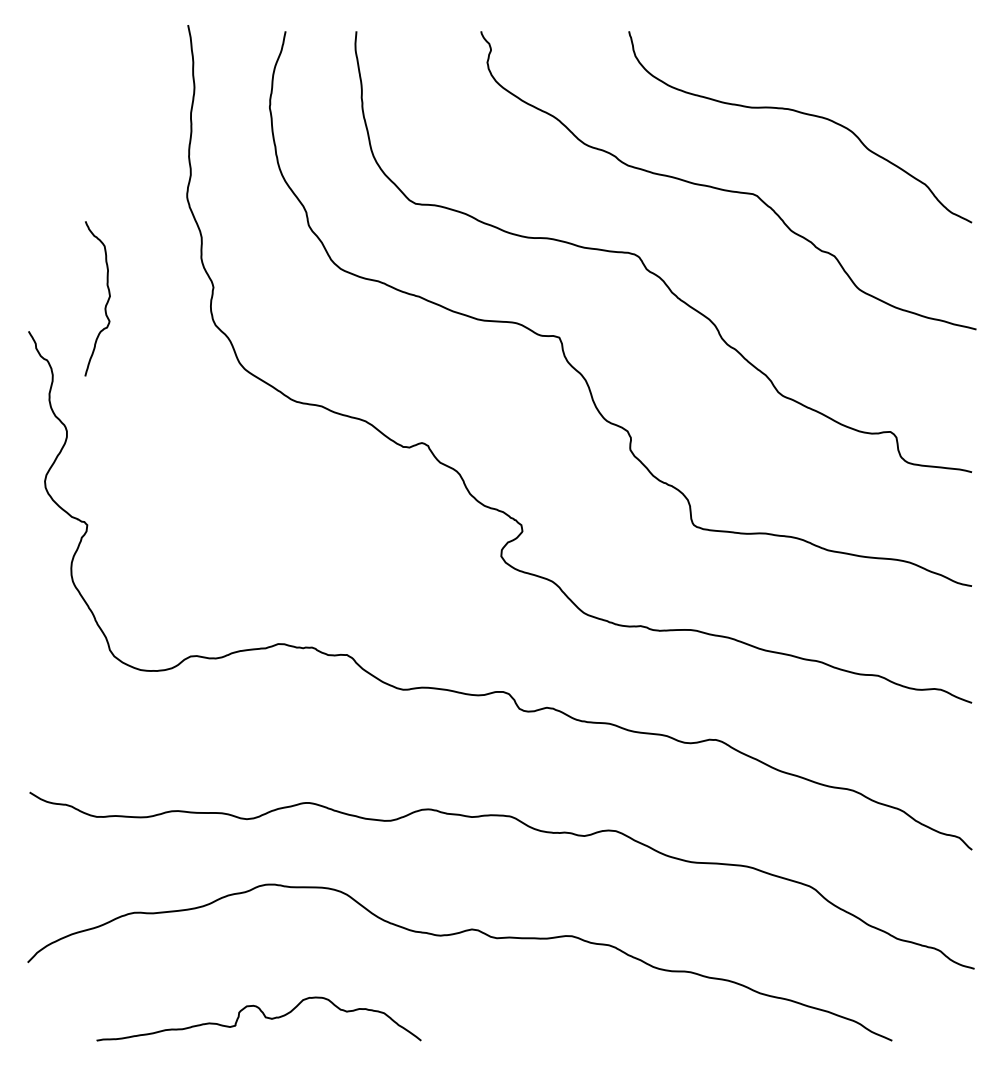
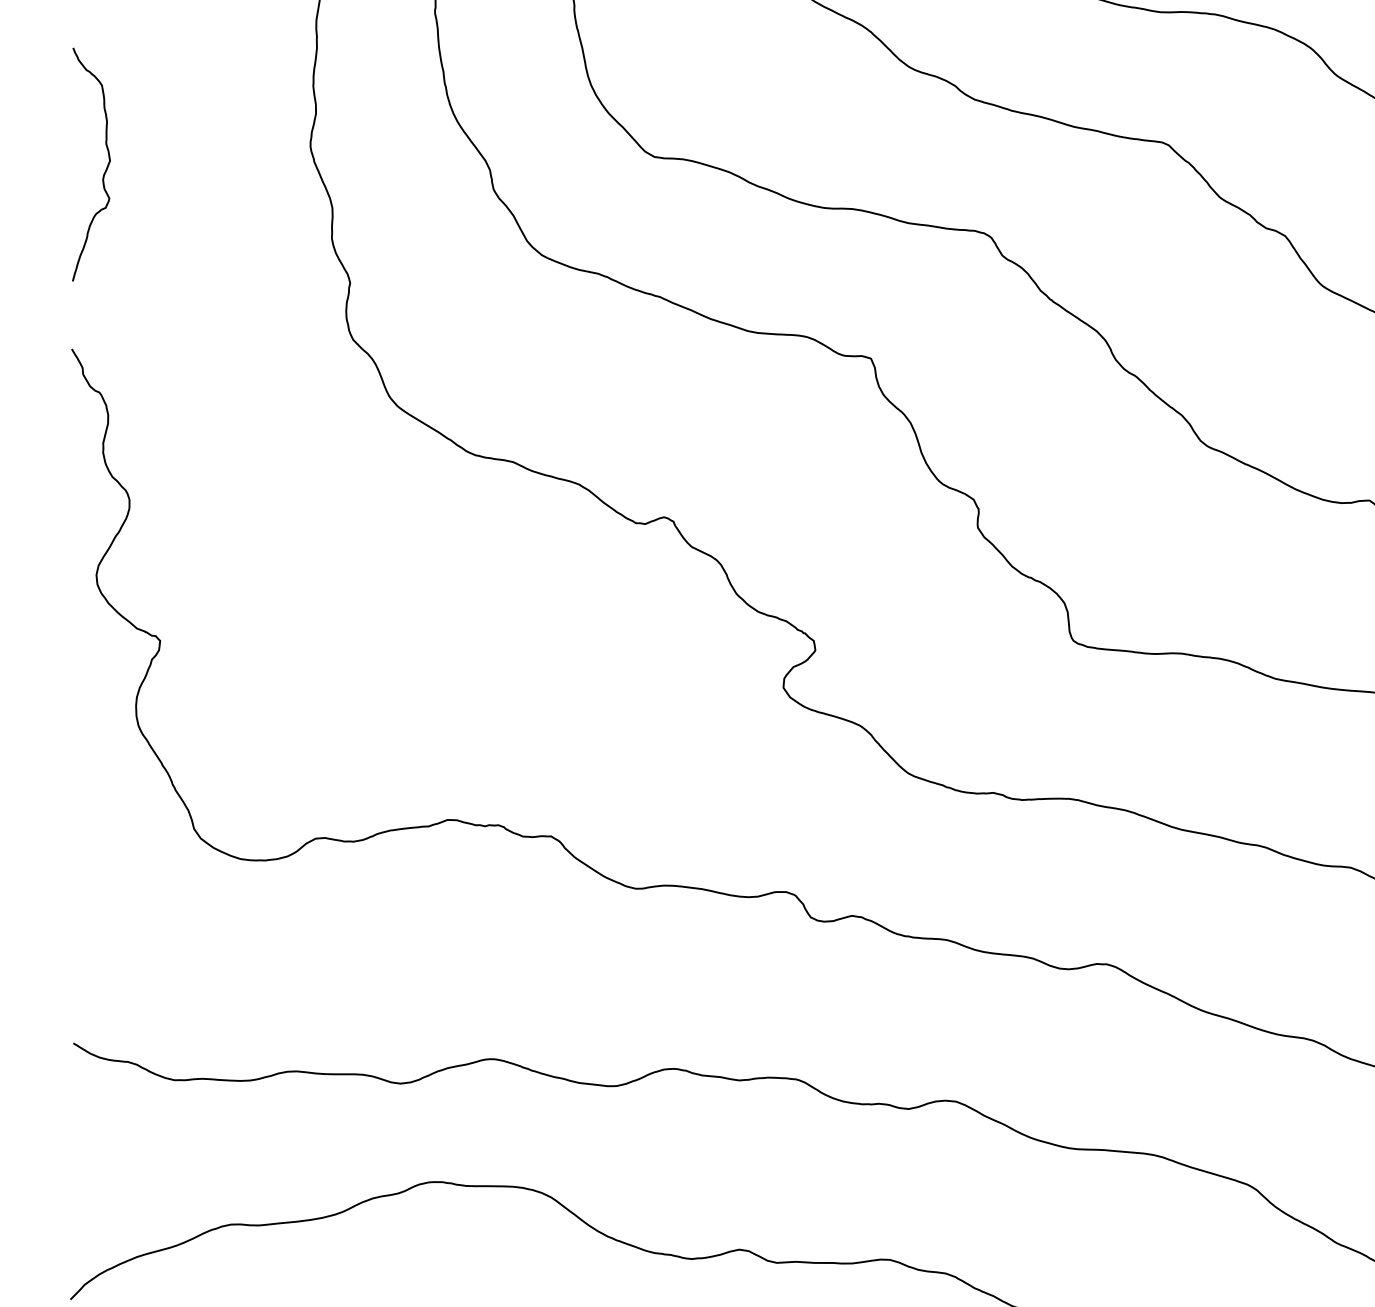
curve: (106, 302) -> (104, 170), moved

